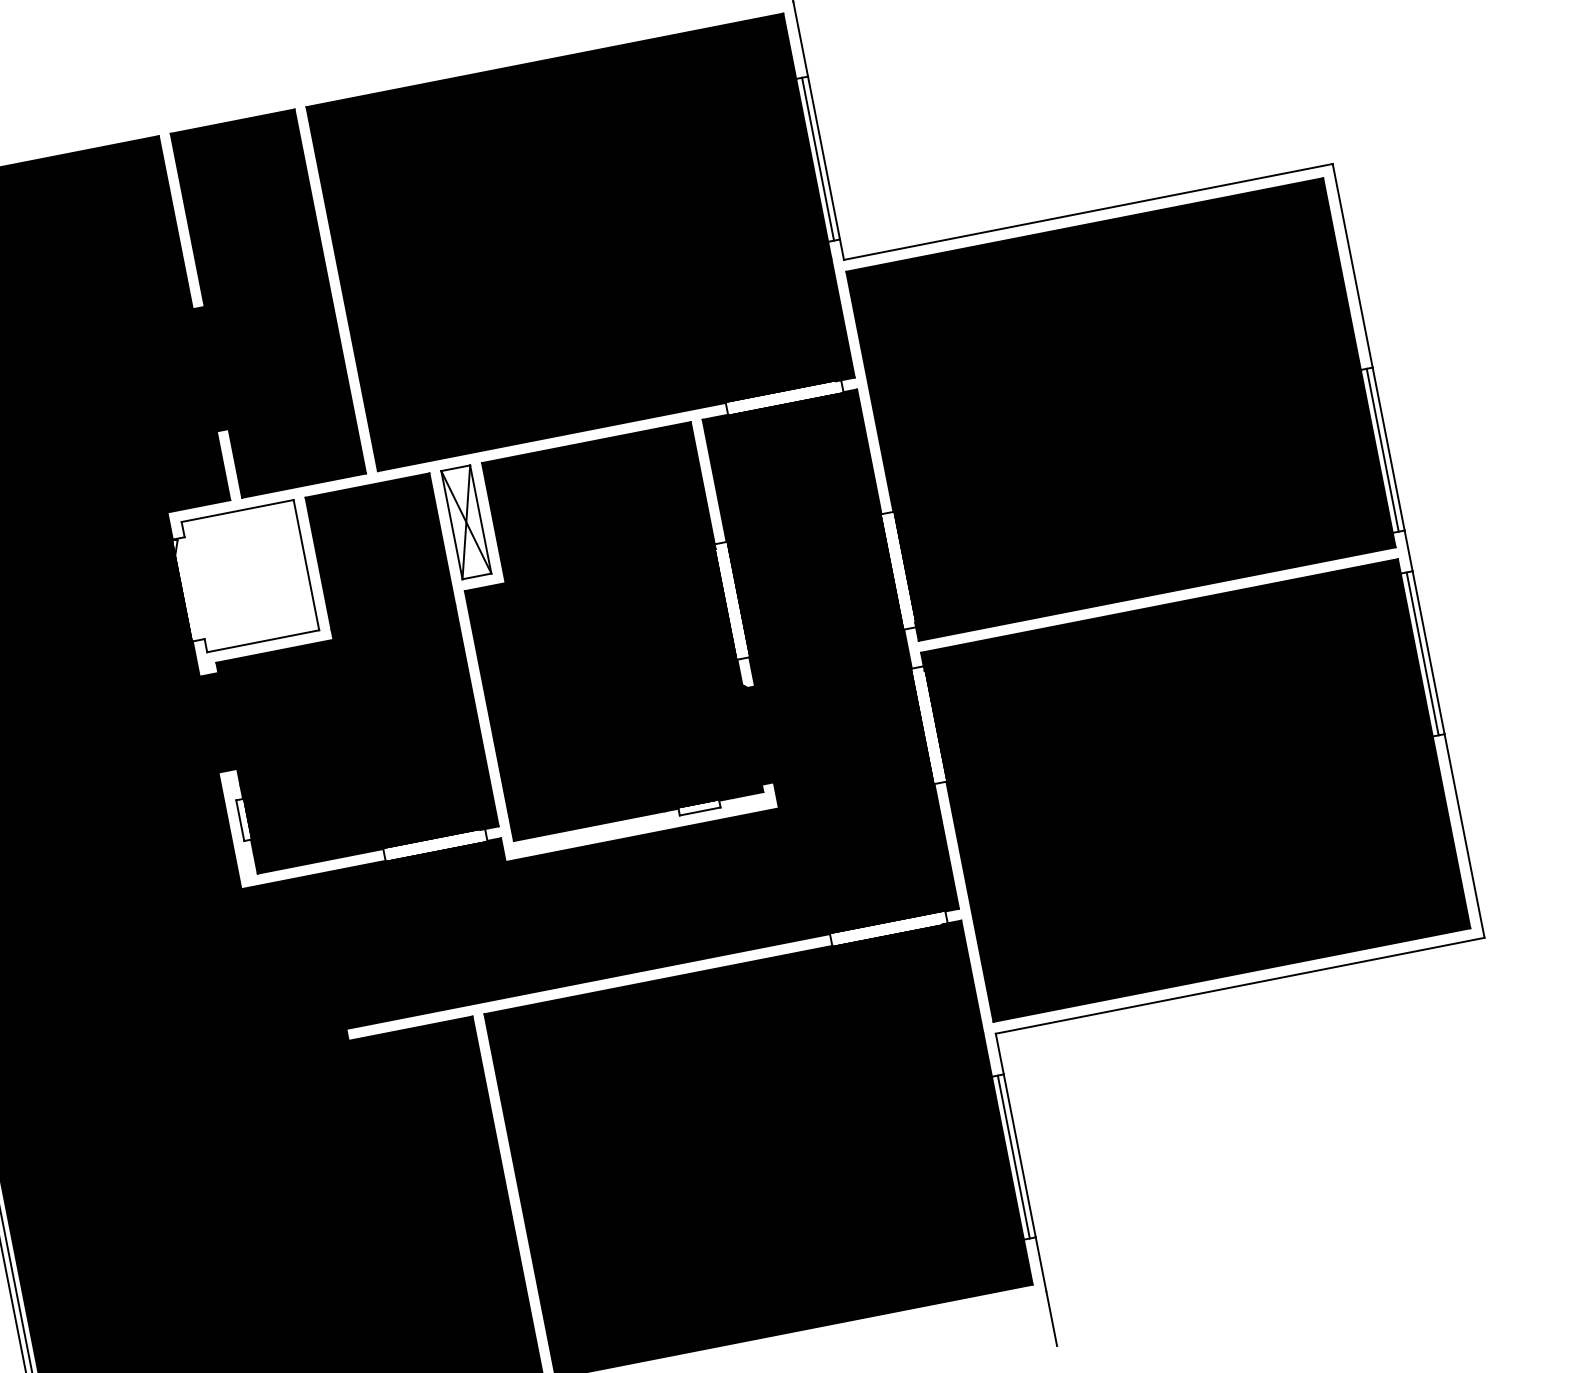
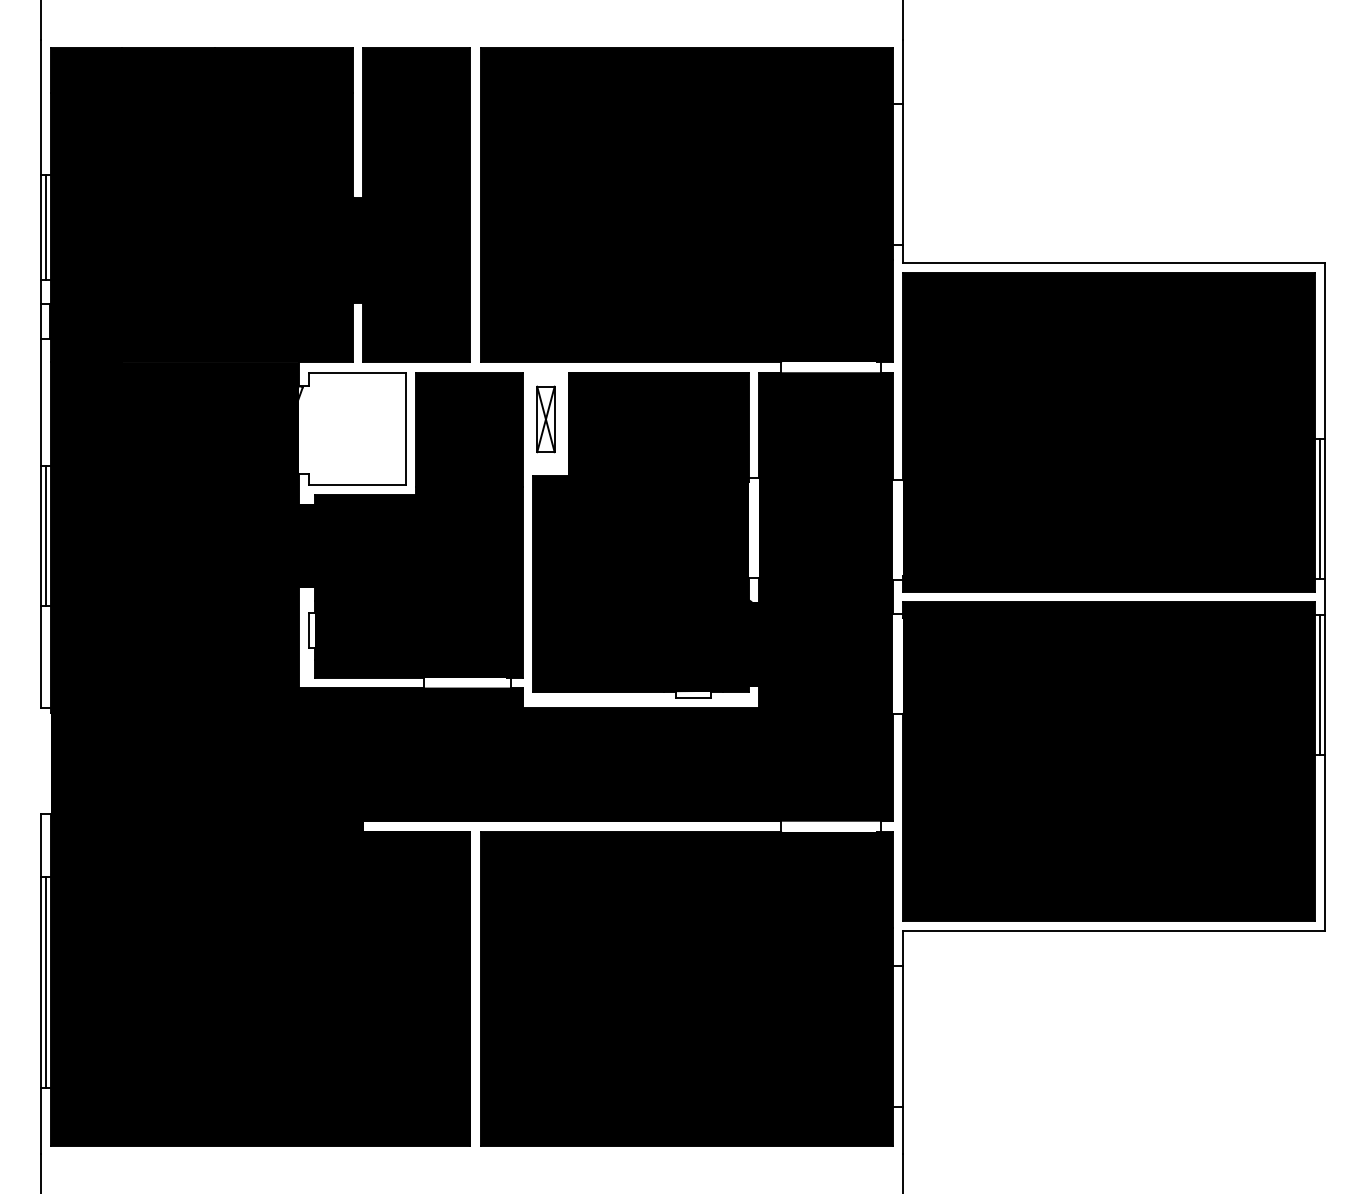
line: (817, 158) -> (897, 174), removed
part: (465, 522) -> (545, 419), size x0.7
line: (1013, 1156) -> (897, 1036), removed

